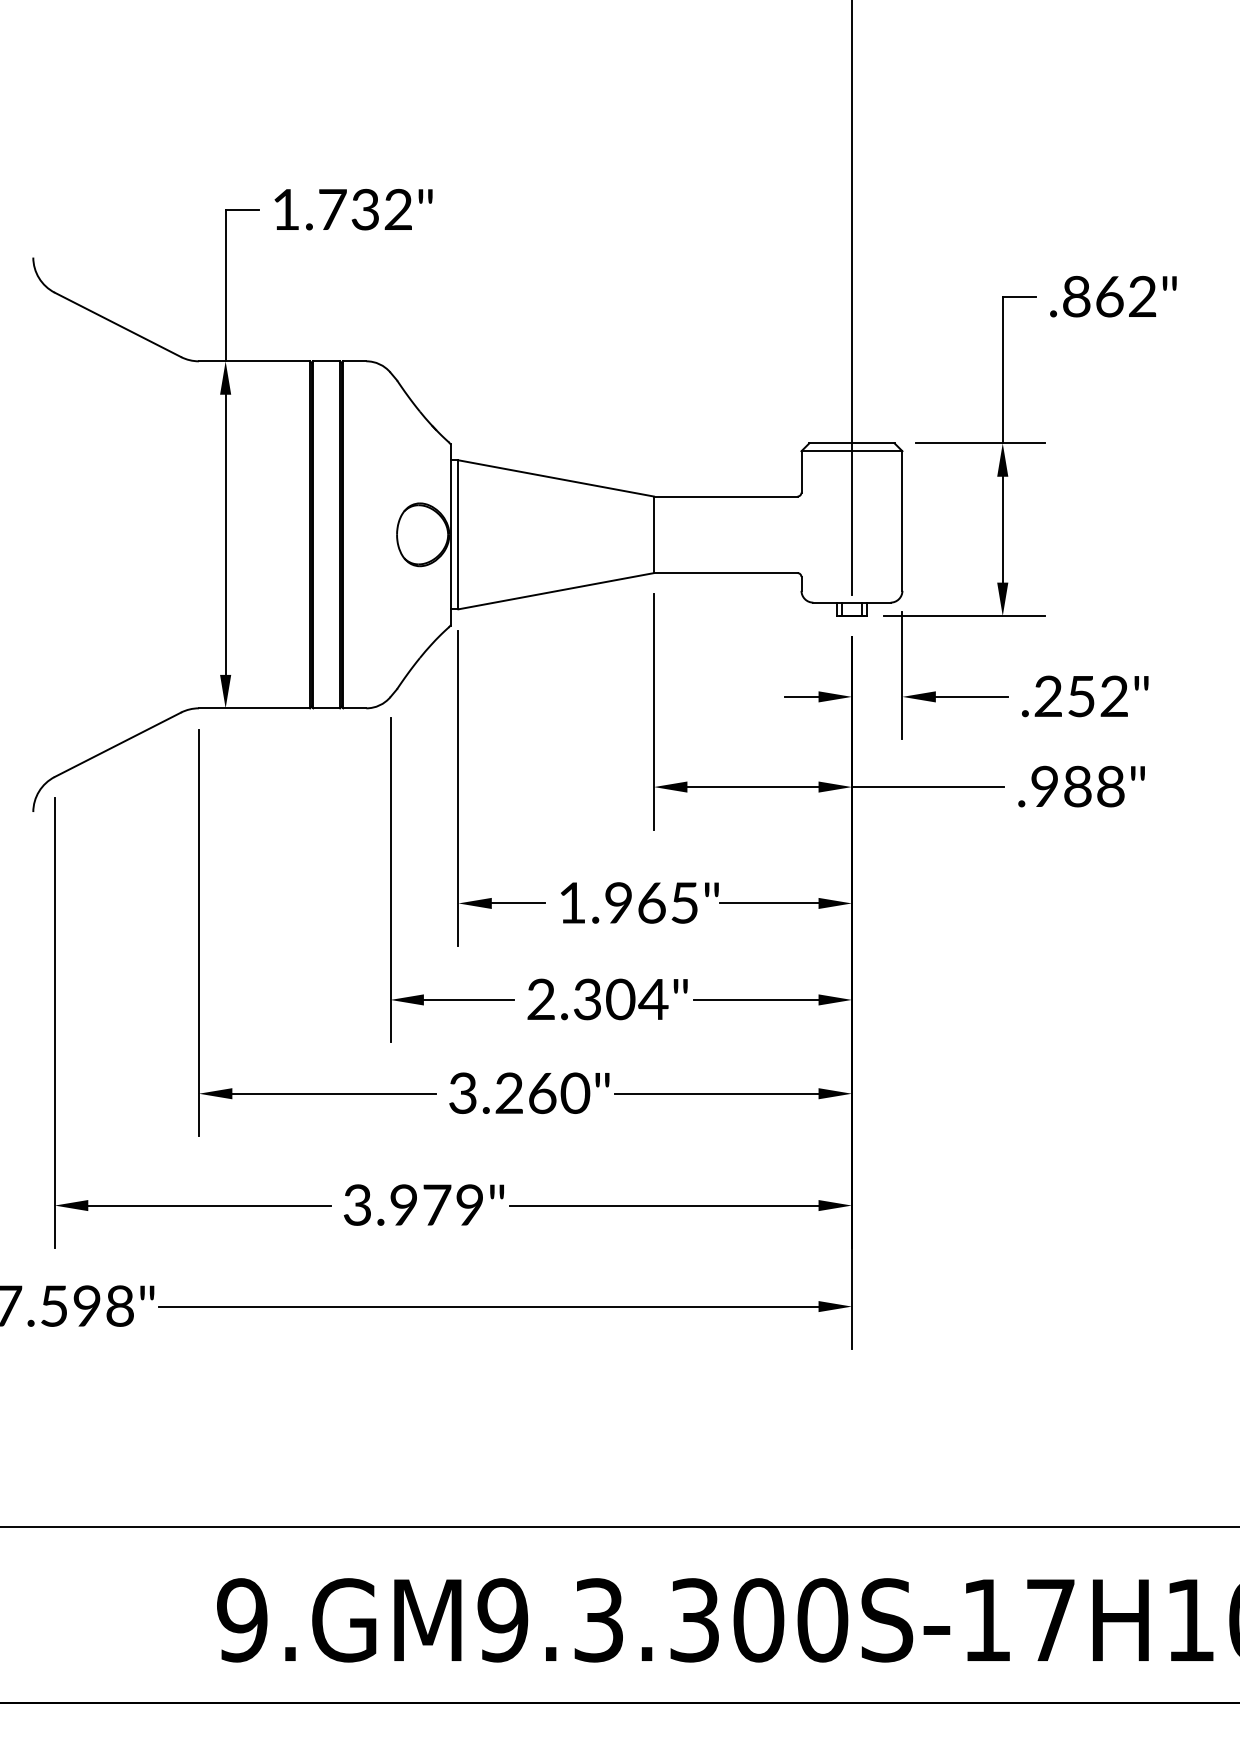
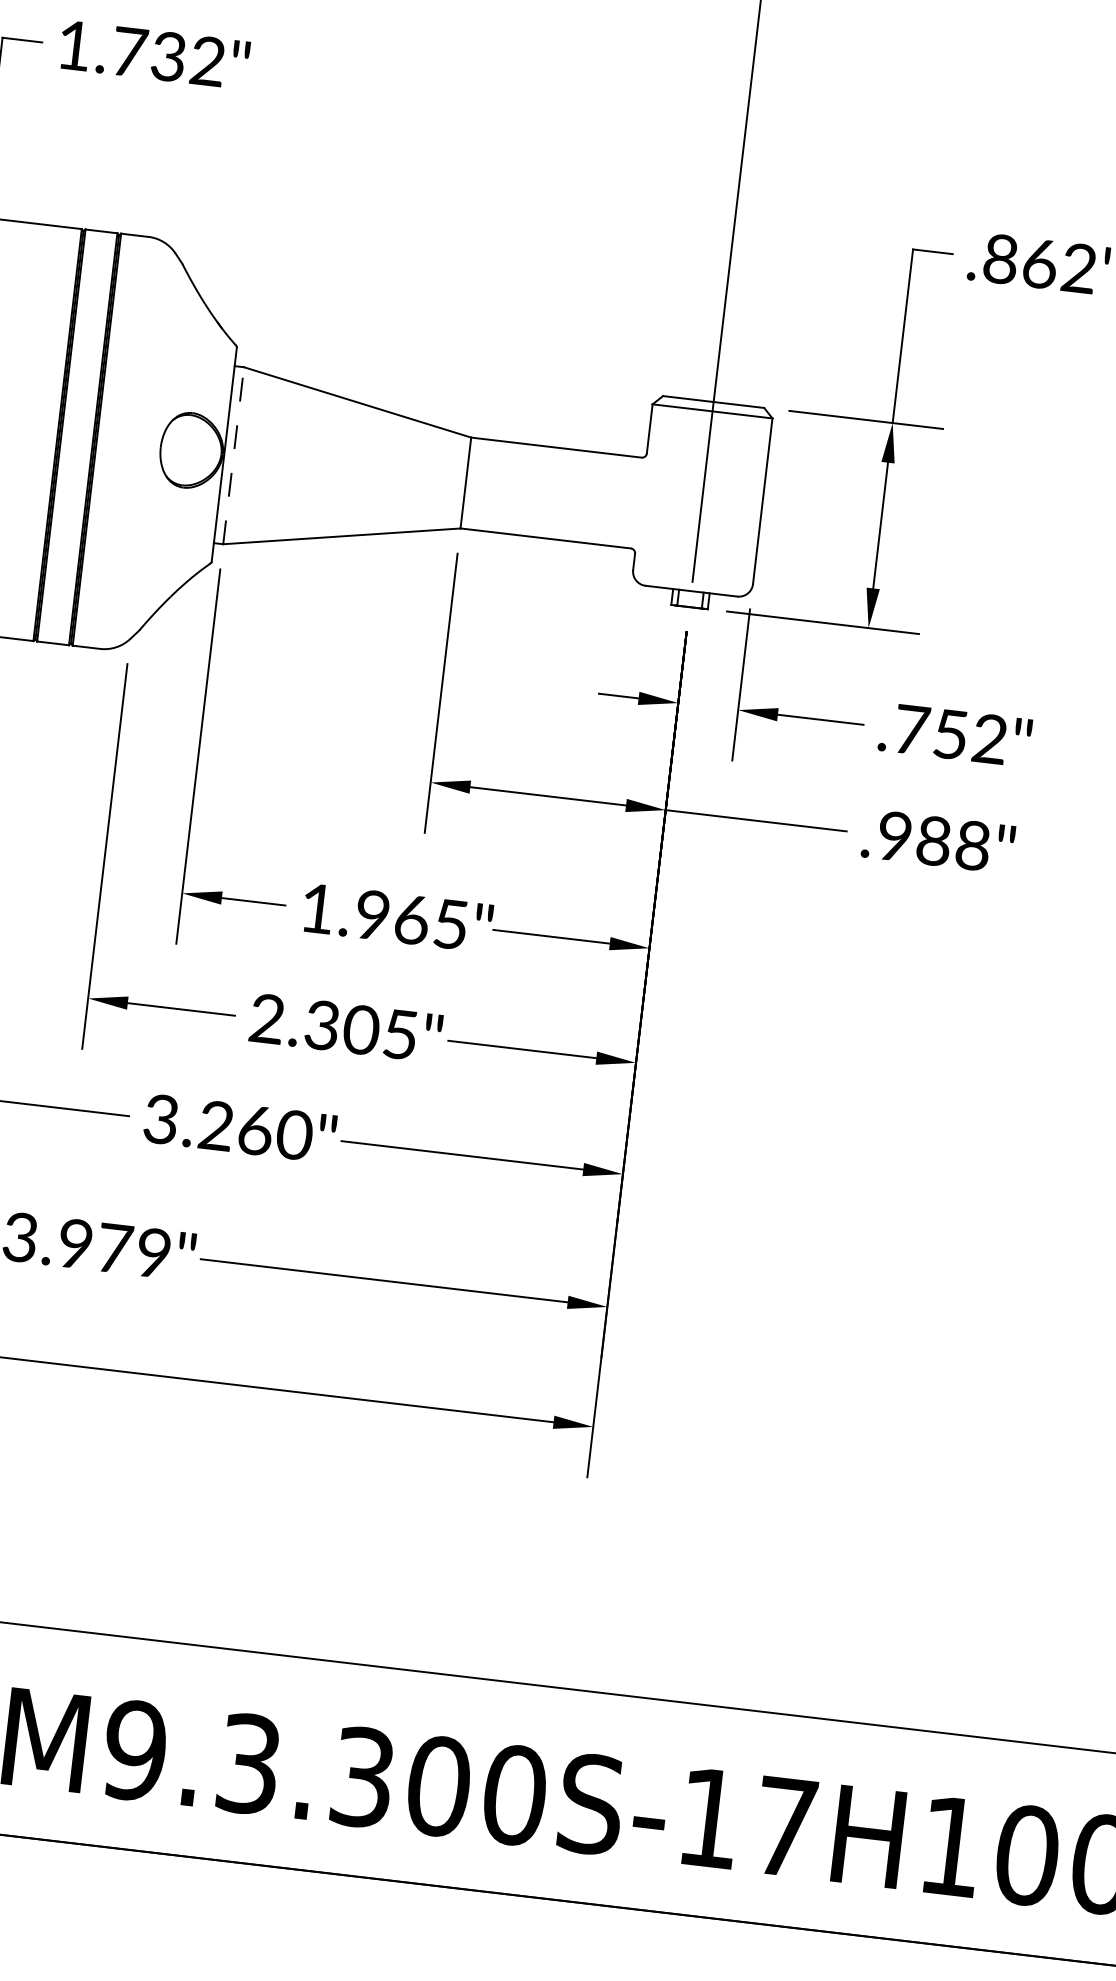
line: (458, 534) -> (233, 455), solid -> dashed
text: (1048, 695) -> (911, 728), .252" -> .752"
text: (653, 999) -> (400, 1034), 2.304" -> 2.305"

